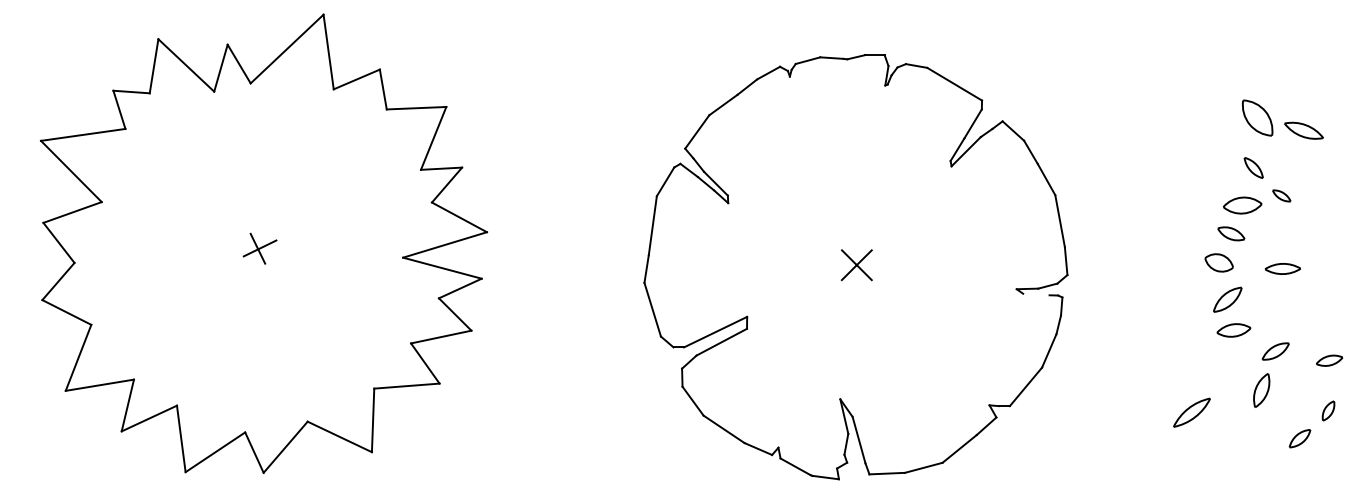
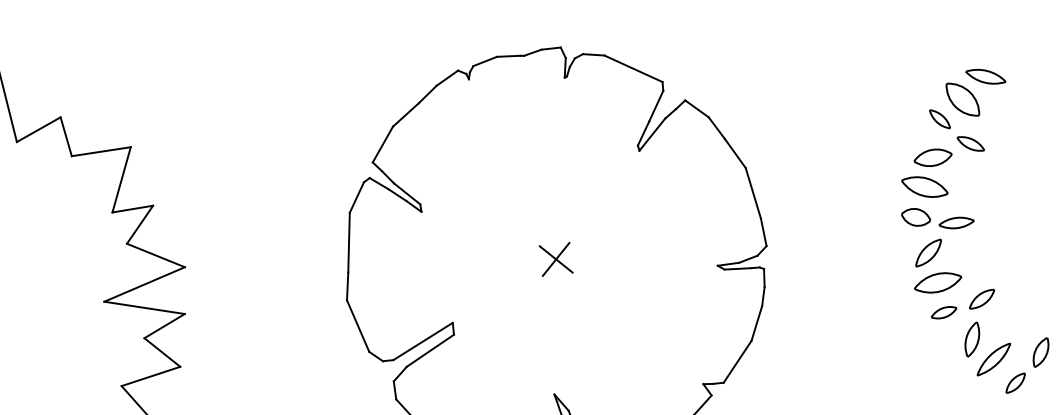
part: (1257, 117) -> (962, 99), moved
part: (1281, 195) -> (970, 143), size x1.43
part: (1231, 233) -> (925, 186), size x1.67
part: (1282, 268) -> (956, 222), moved
line: (1036, 294) -> (737, 268), added
part: (1233, 330) -> (937, 283), size x1.43
part: (1329, 360) -> (943, 312), moved
part: (1328, 410) -> (1040, 352), size x1.43
part: (1191, 412) -> (993, 359), moved

